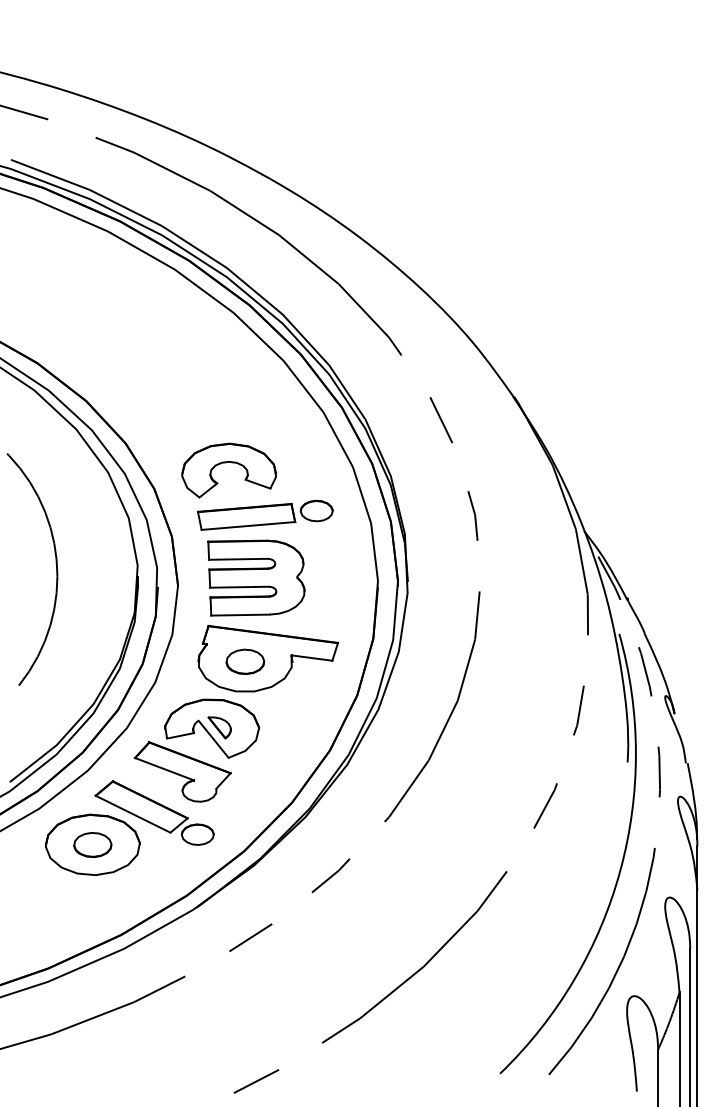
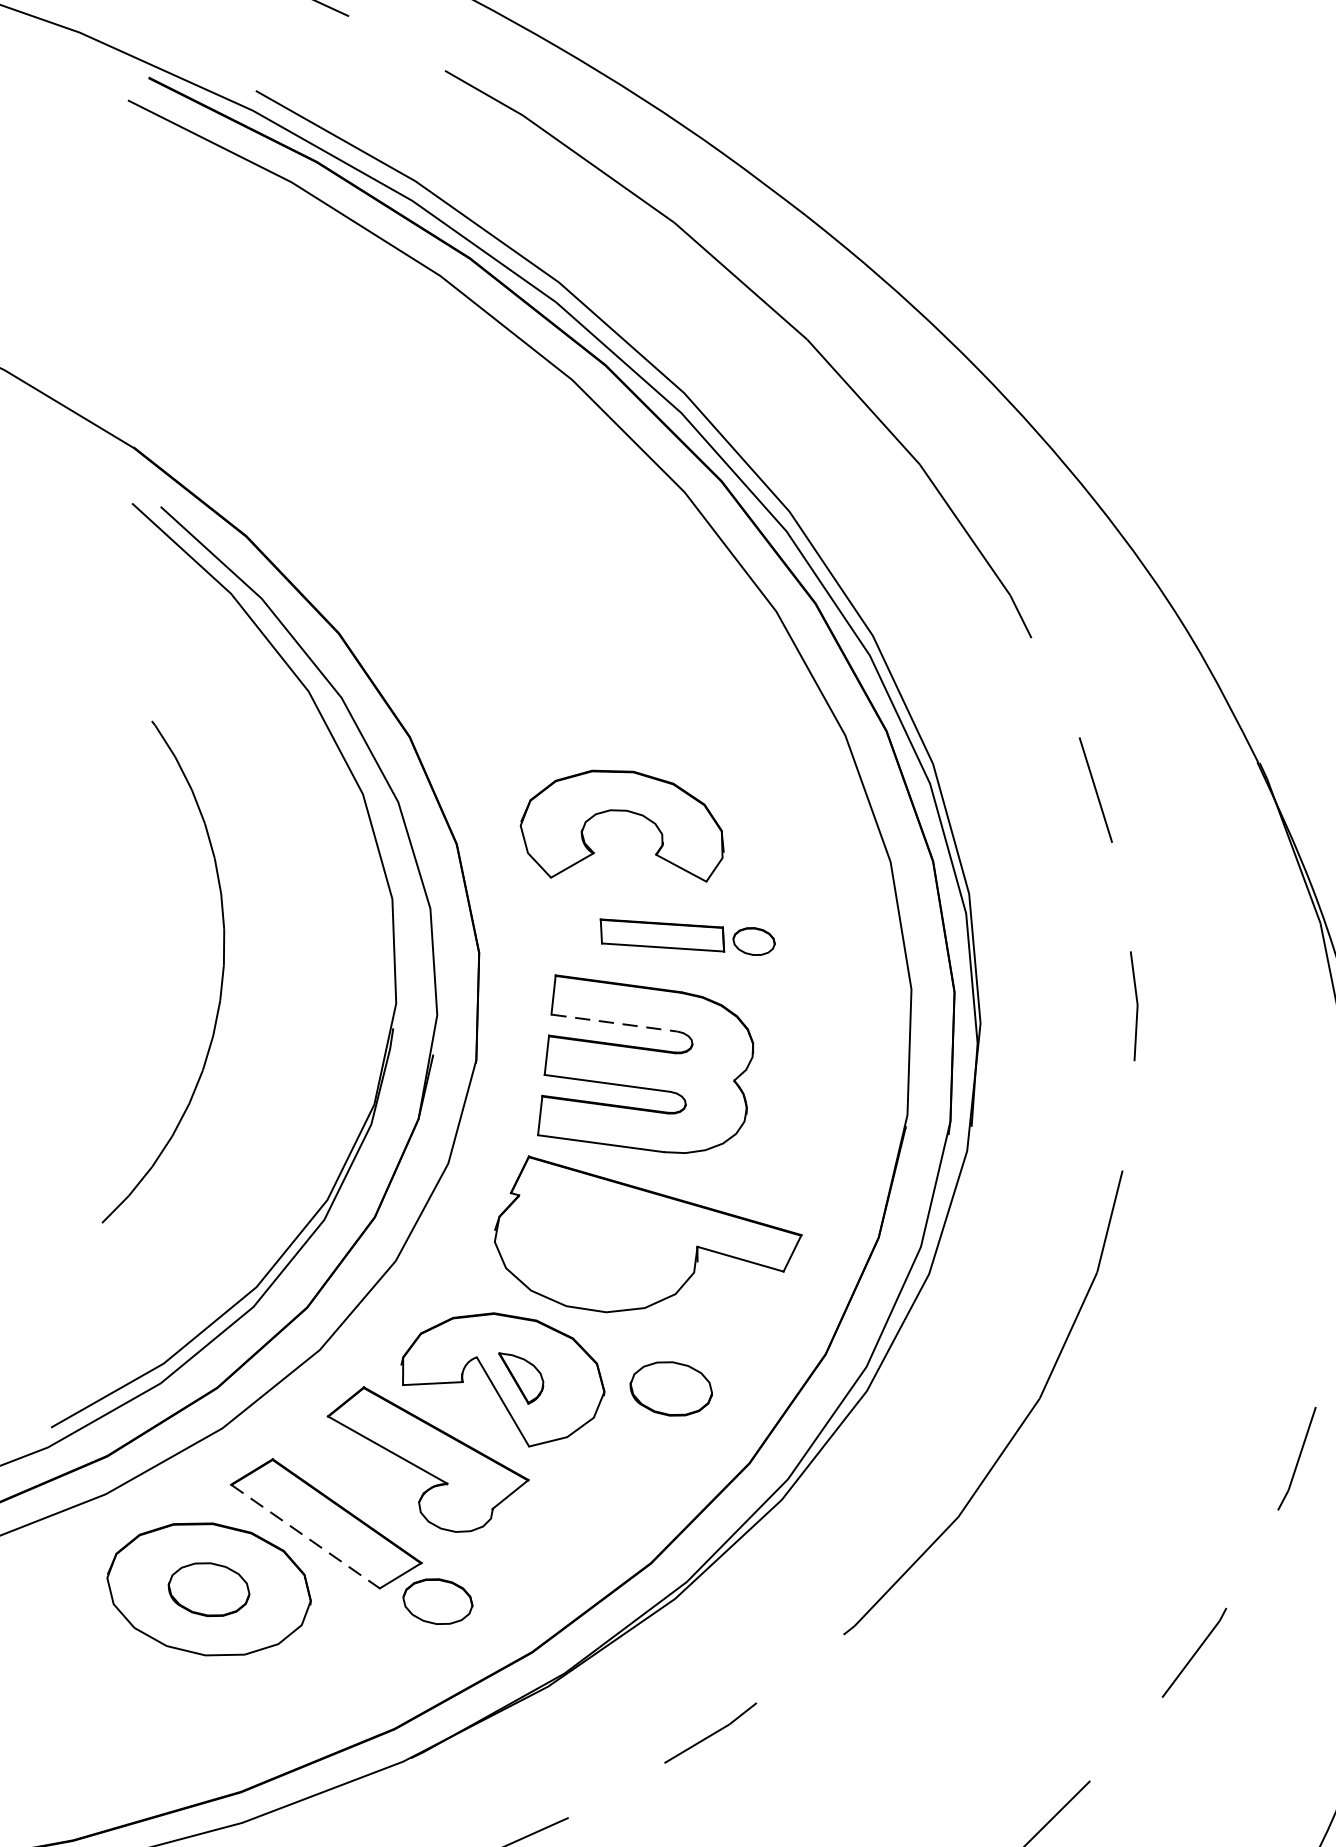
part: (265, 514) -> (687, 935), size x0.6
line: (238, 559) -> (614, 1023), solid -> dashed
part: (244, 661) -> (669, 1387), moved
line: (133, 814) -> (306, 1537), solid -> dashed

